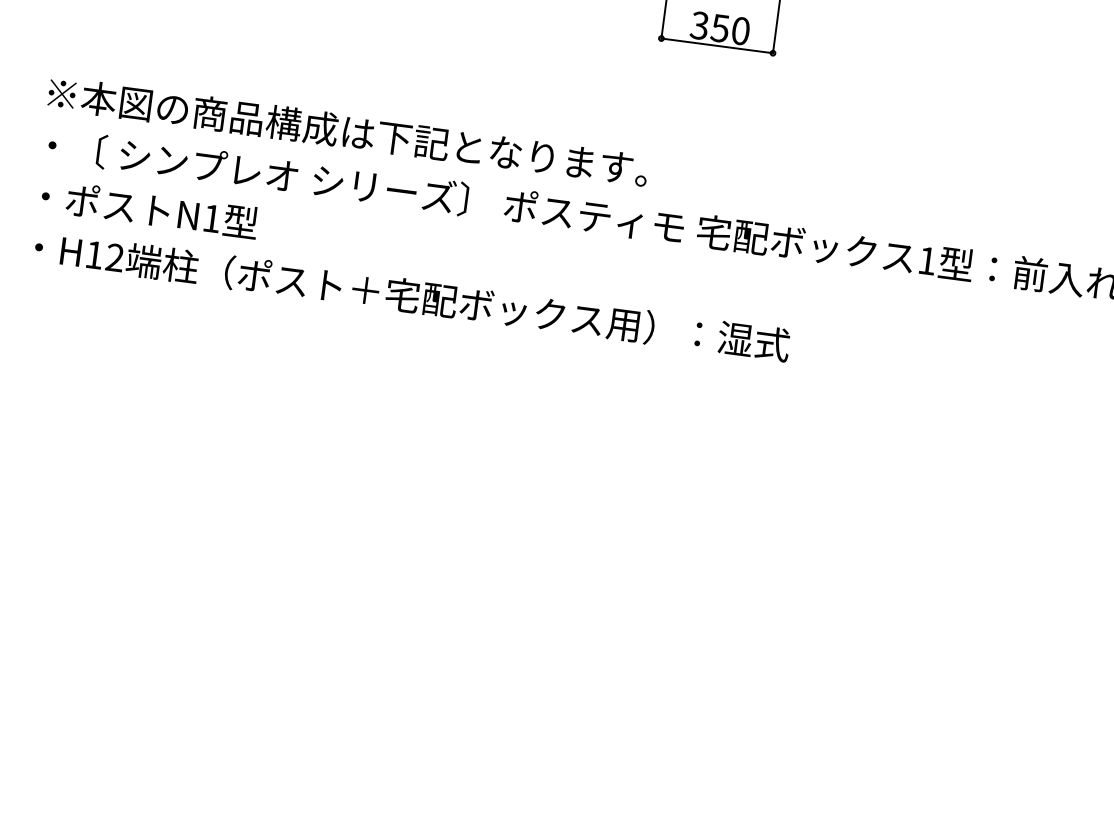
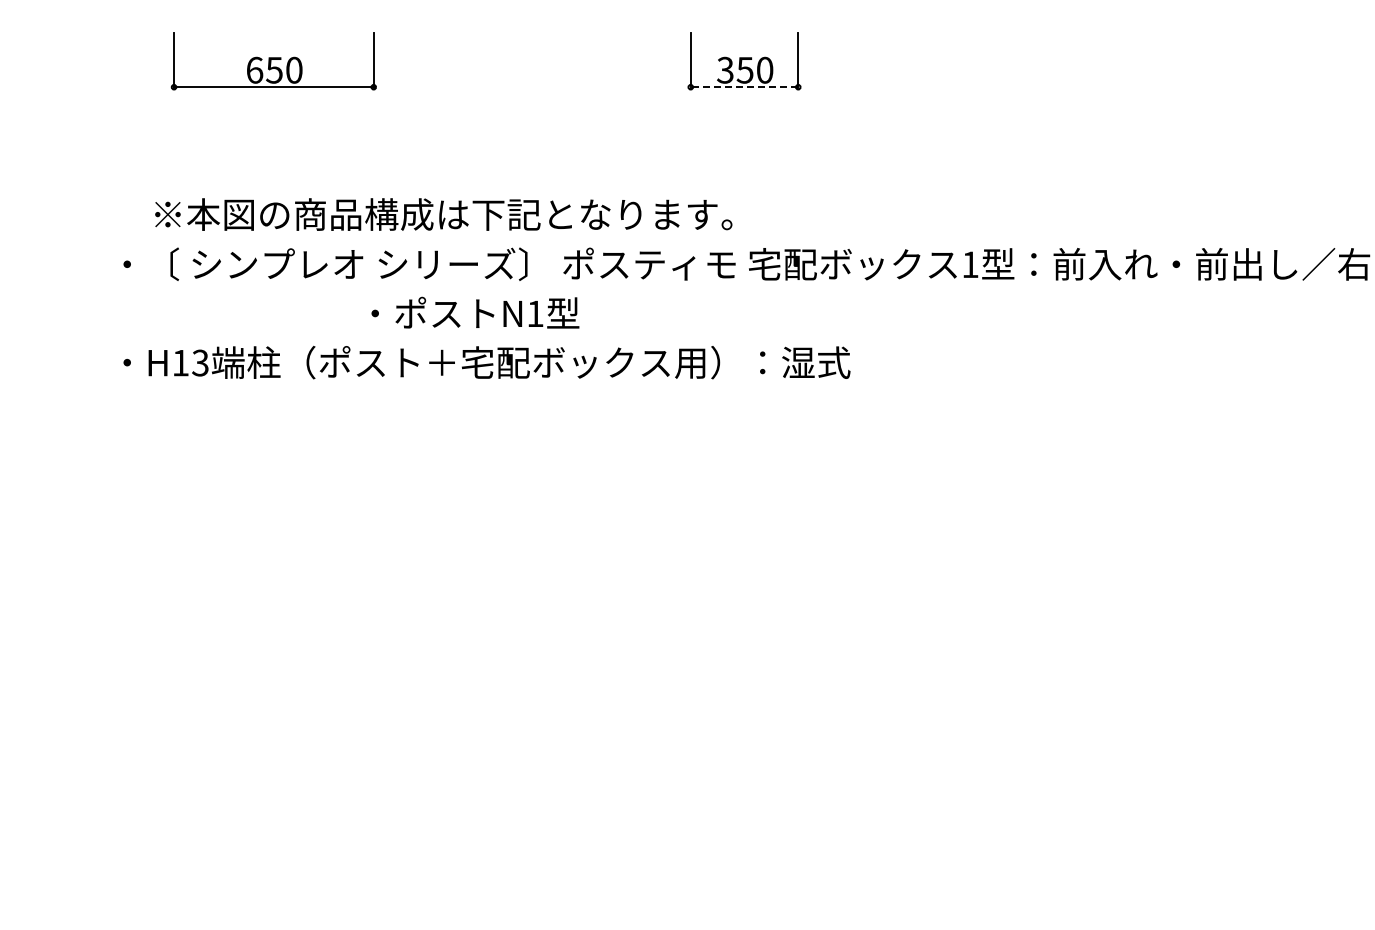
line: (717, 46) -> (744, 87), solid -> dashed
text: (348, 131) -> (443, 214), moved
text: (149, 209) -> (475, 312), moved
text: (114, 258) -> (200, 363), H12 -> H13

